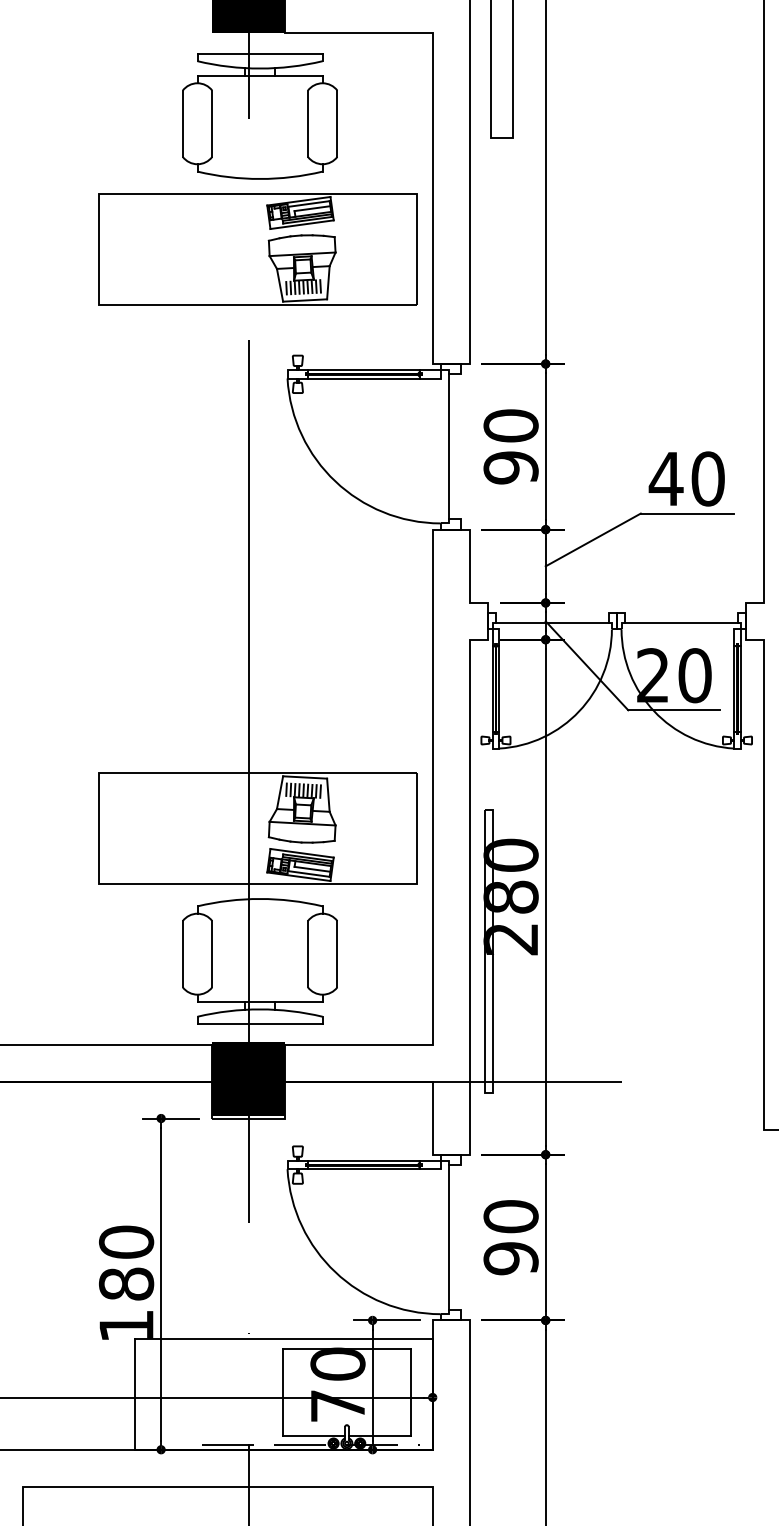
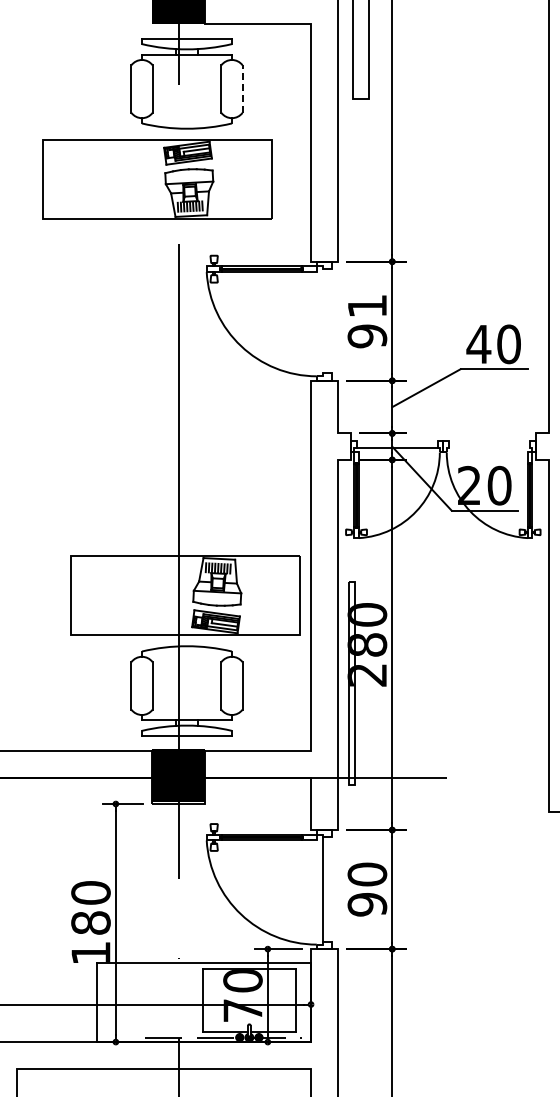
line: (337, 124) -> (242, 89), solid -> dashed
part: (258, 249) -> (157, 179), moved
text: (511, 426) -> (367, 306), 90 -> 91
line: (448, 447) -> (322, 321), removed
line: (680, 622) -> (489, 447), removed

